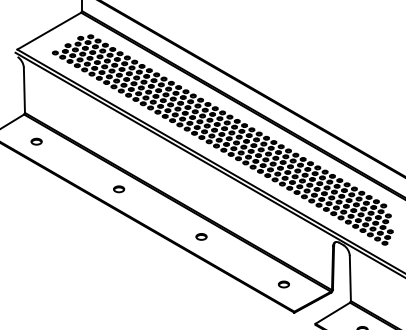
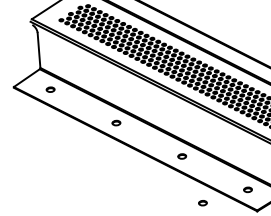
part: (224, 298) -> (202, 203), added

